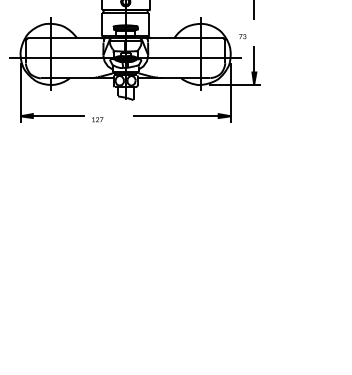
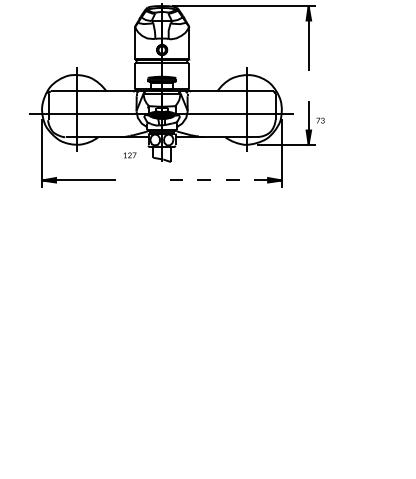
text: (242, 36) -> (320, 120), moved
line: (175, 116) -> (218, 180), solid -> dashed
text: (98, 119) -> (130, 155), moved

